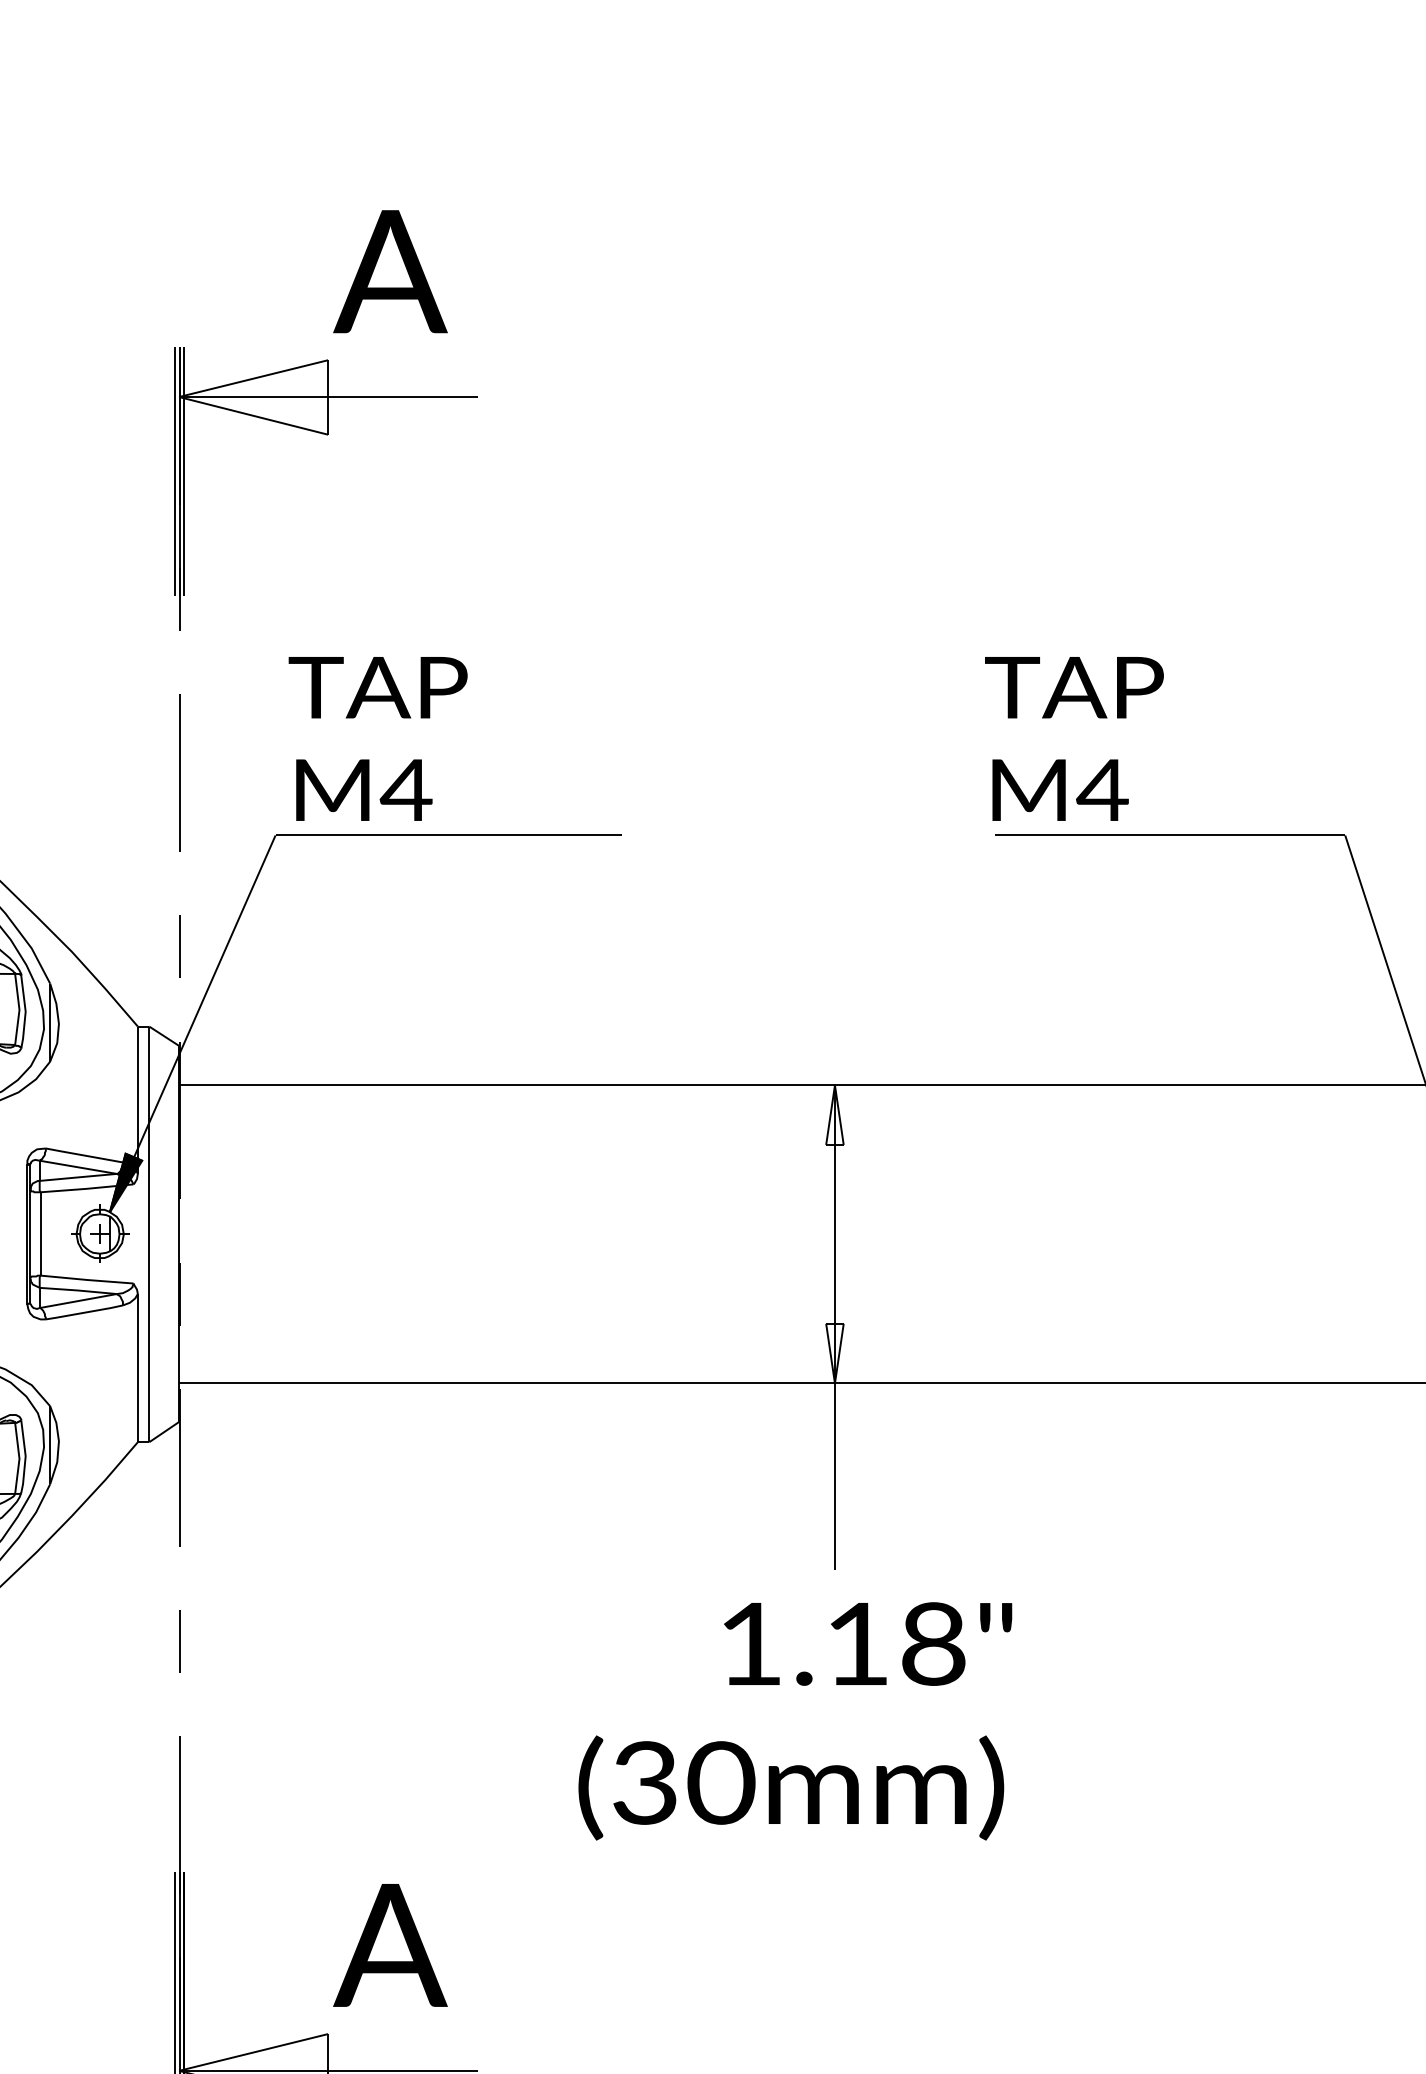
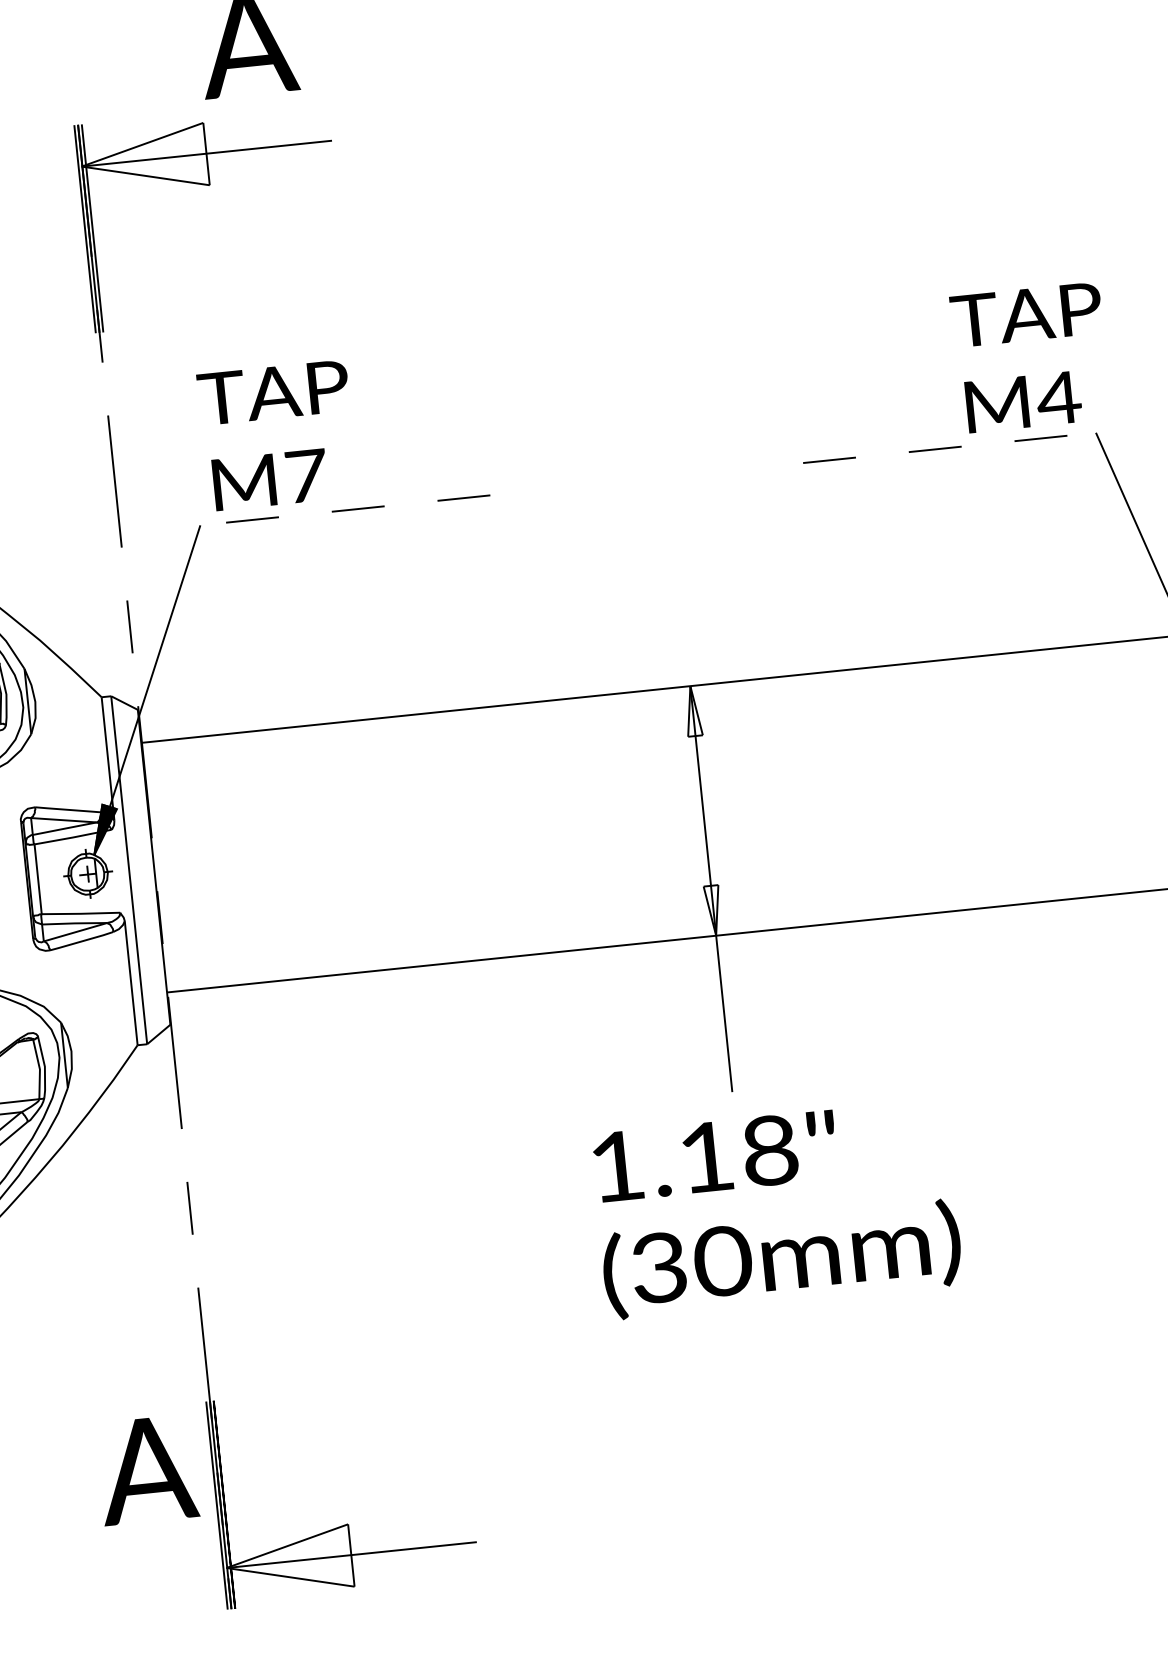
text: (1074, 738) -> (1030, 357), moved
text: (405, 789) -> (305, 475), M4 -> M7
line: (448, 835) -> (345, 510), solid -> dashed
line: (1170, 835) -> (949, 447), solid -> dashed
text: (868, 1643) -> (715, 1155), moved
text: (791, 1787) -> (782, 1258), moved
text: (390, 1945) -> (147, 1470), moved

